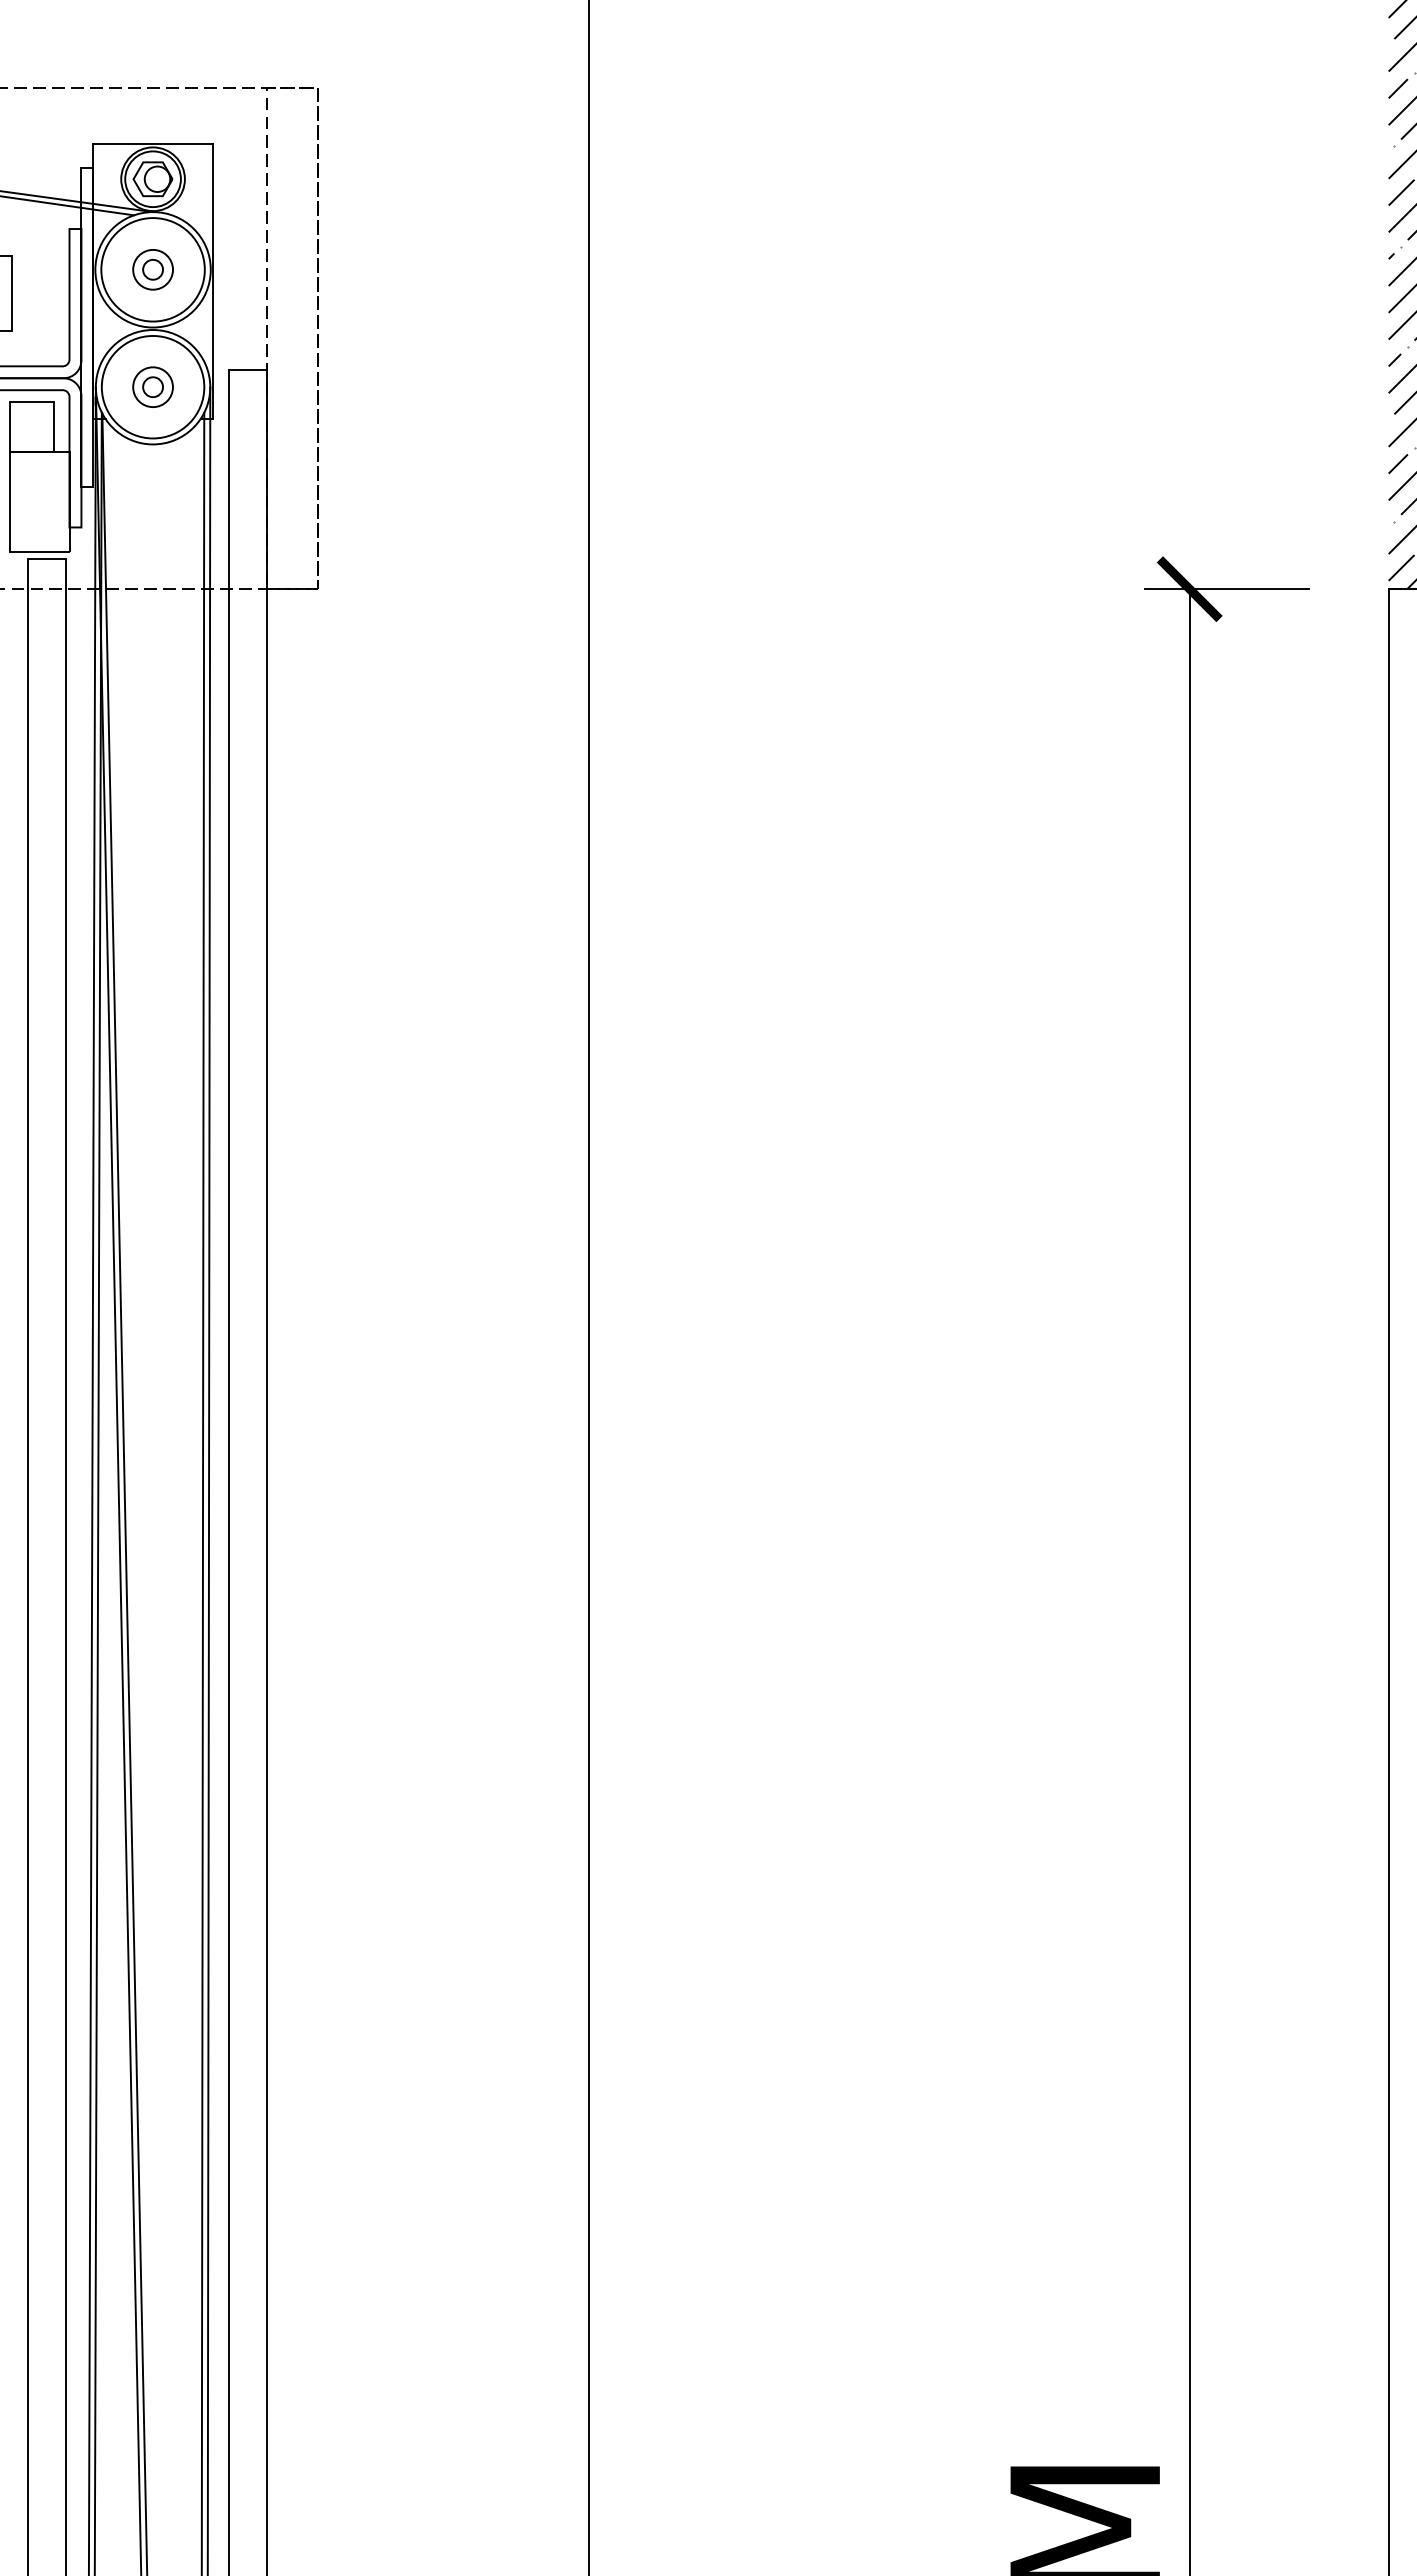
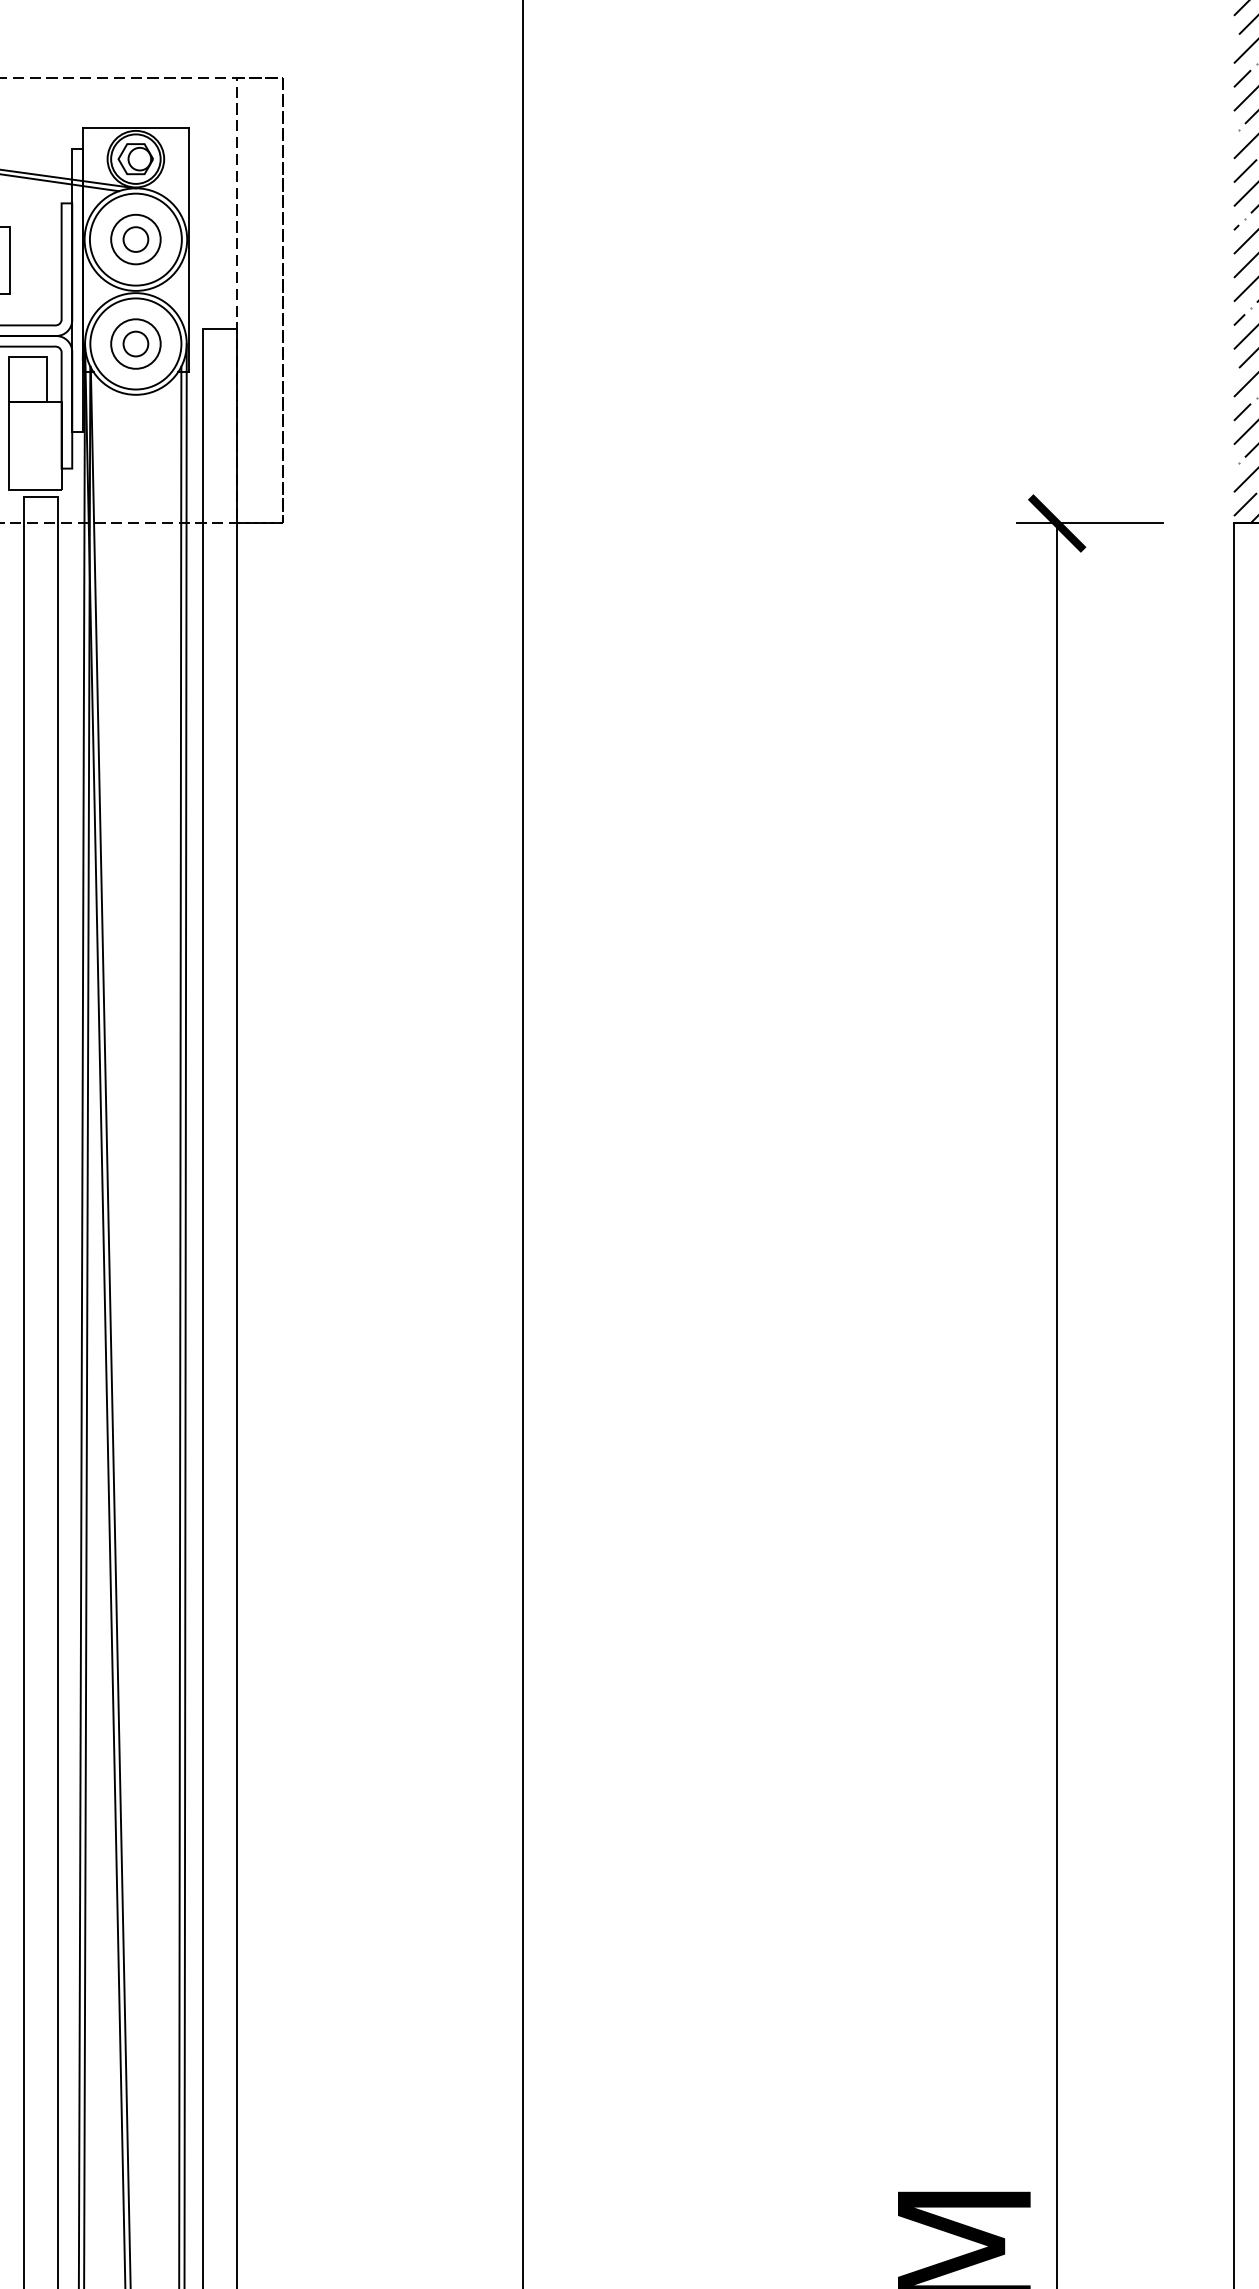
part: (152, 269) -> (135, 239), size x1.4
part: (152, 386) -> (135, 343), size x1.4

